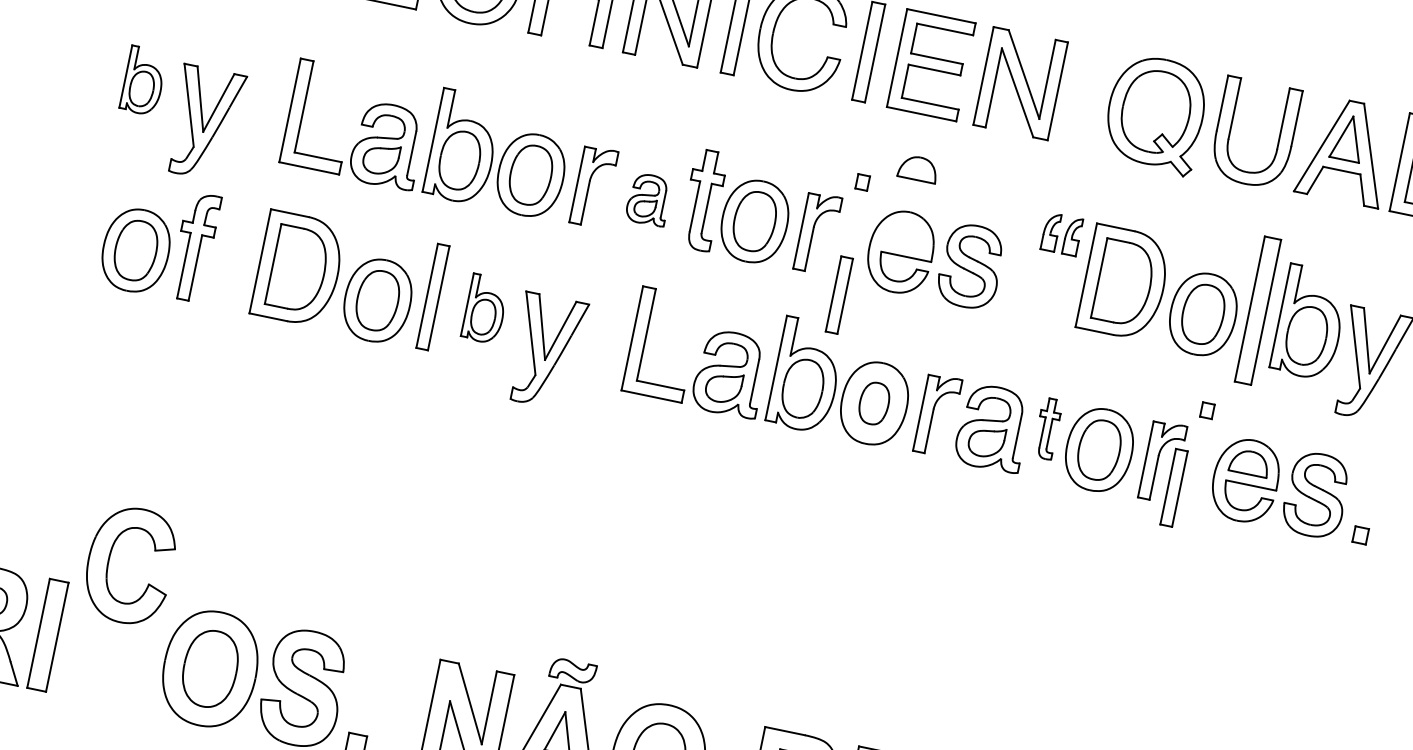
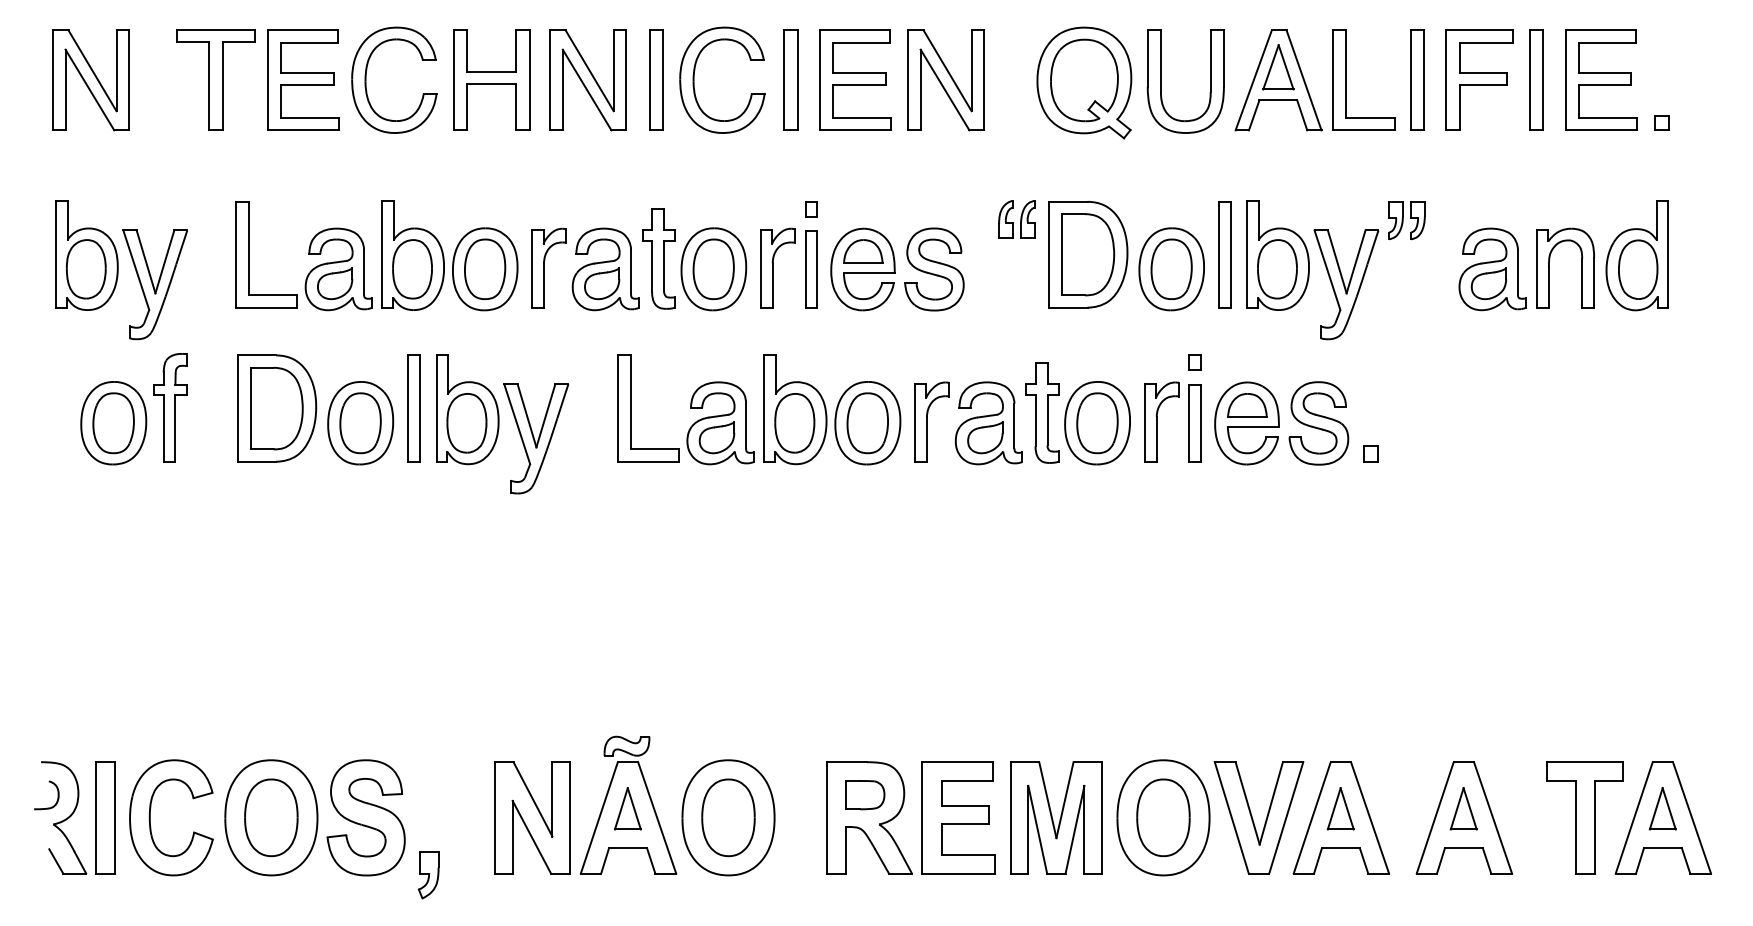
part: (143, 80) -> (86, 255), size x1.67
part: (918, 168) -> (863, 251), moved
part: (648, 199) -> (605, 269), size x1.67
part: (839, 295) -> (811, 269), moved
part: (485, 308) -> (467, 409), size x1.67
part: (1257, 310) -> (1224, 254), size x0.71
part: (874, 403) -> (867, 423), size x1.43
part: (1047, 428) -> (1042, 412), size x1.67
part: (1173, 488) -> (1194, 423), moved
part: (109, 560) -> (150, 817), moved

